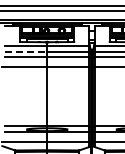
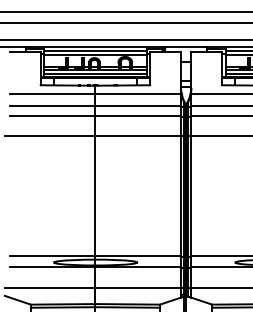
line: (26, 52) -> (53, 106), dashed -> solid

